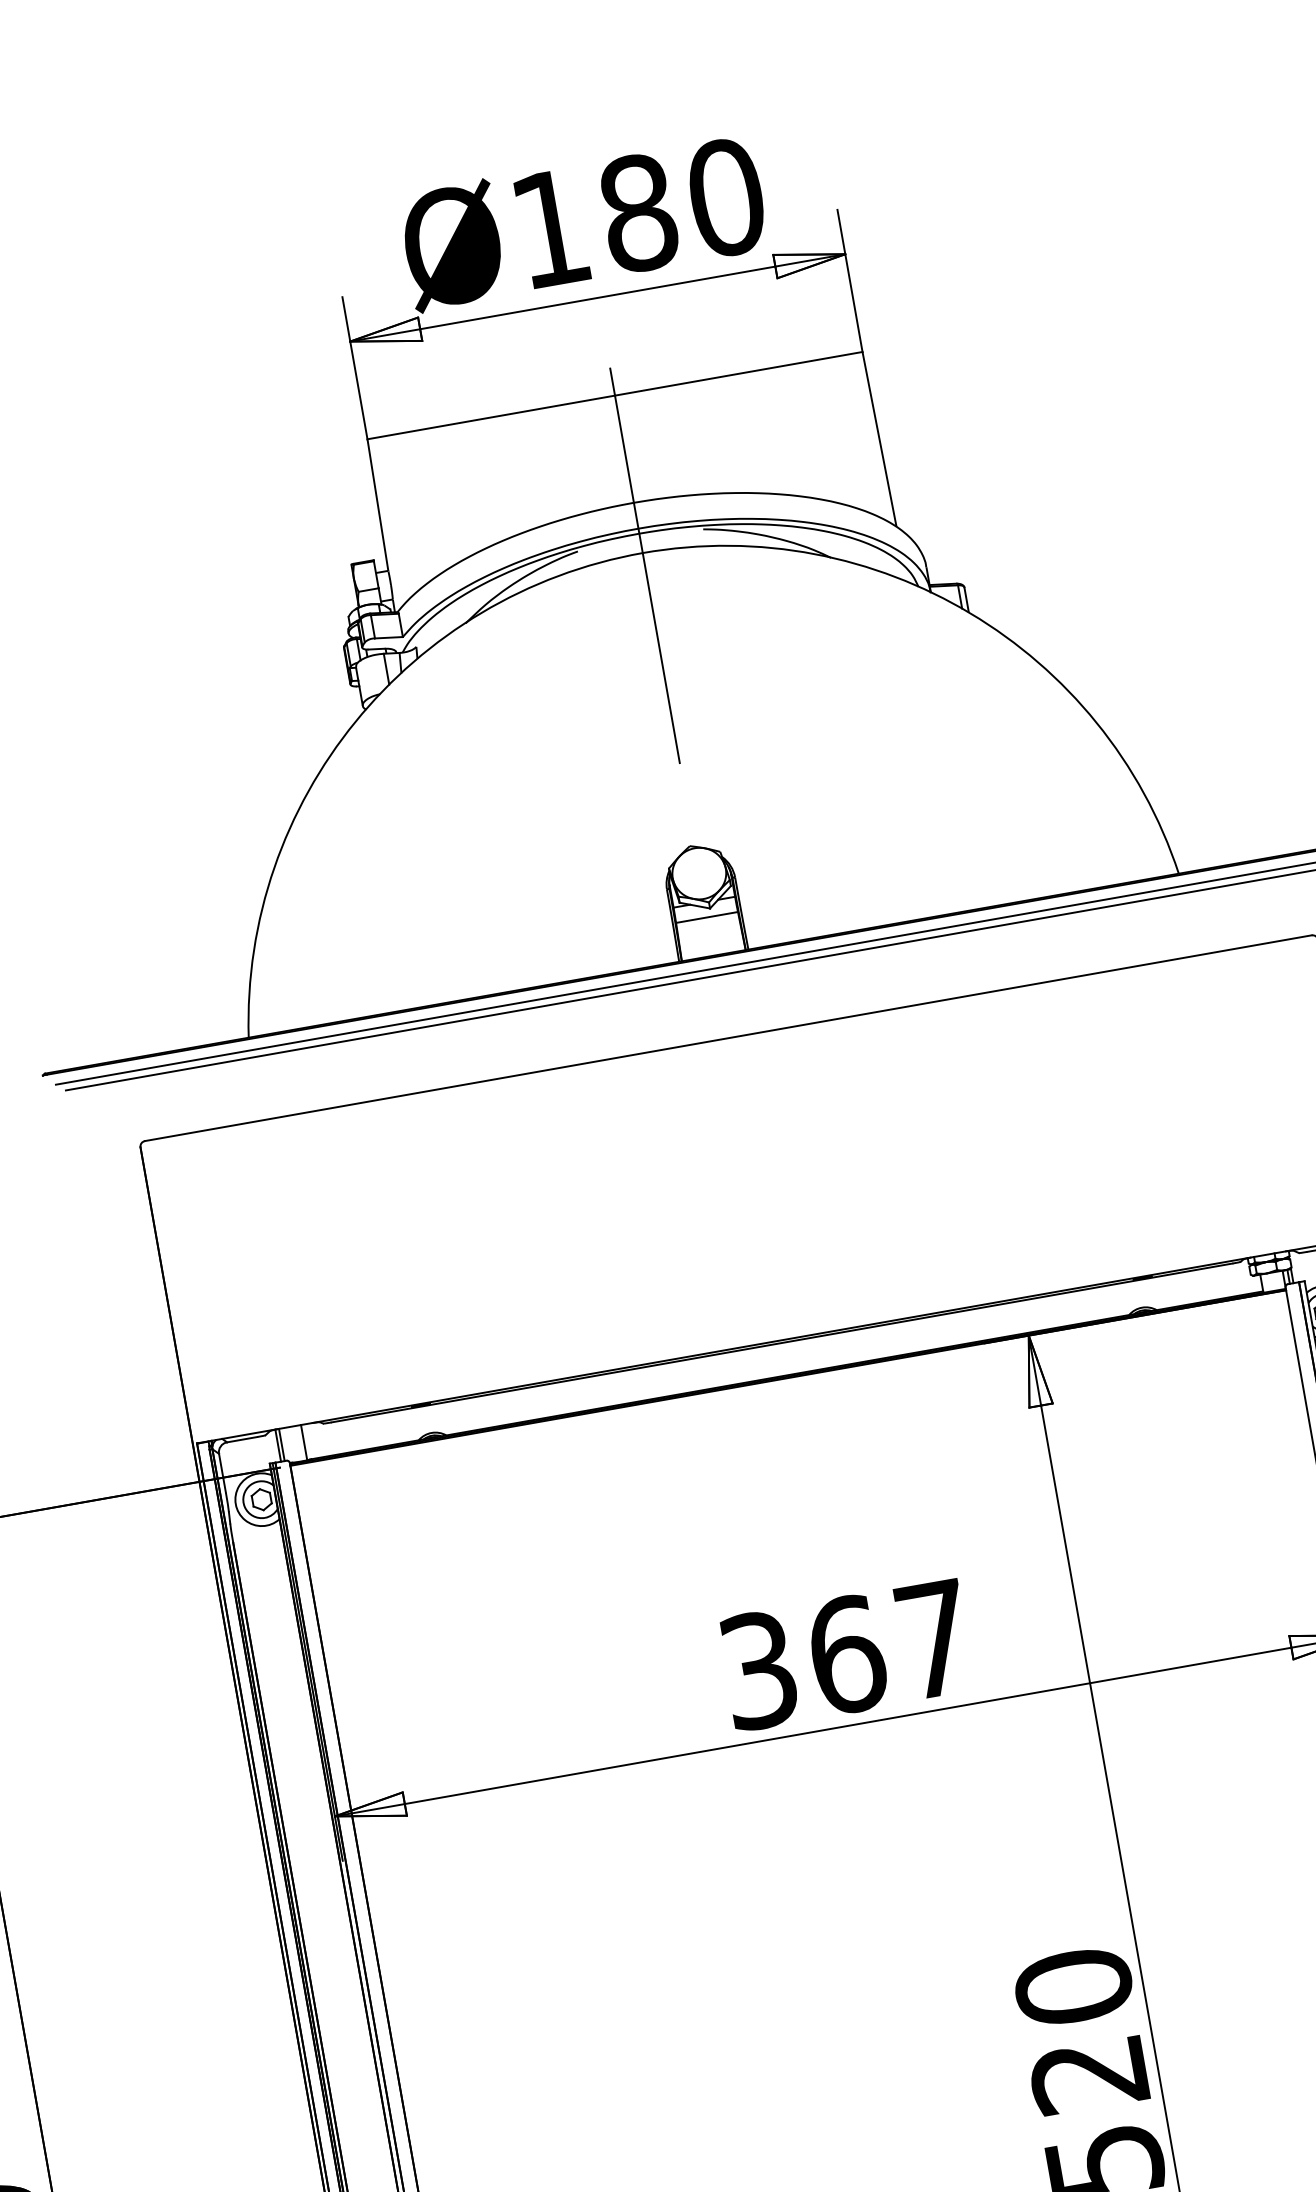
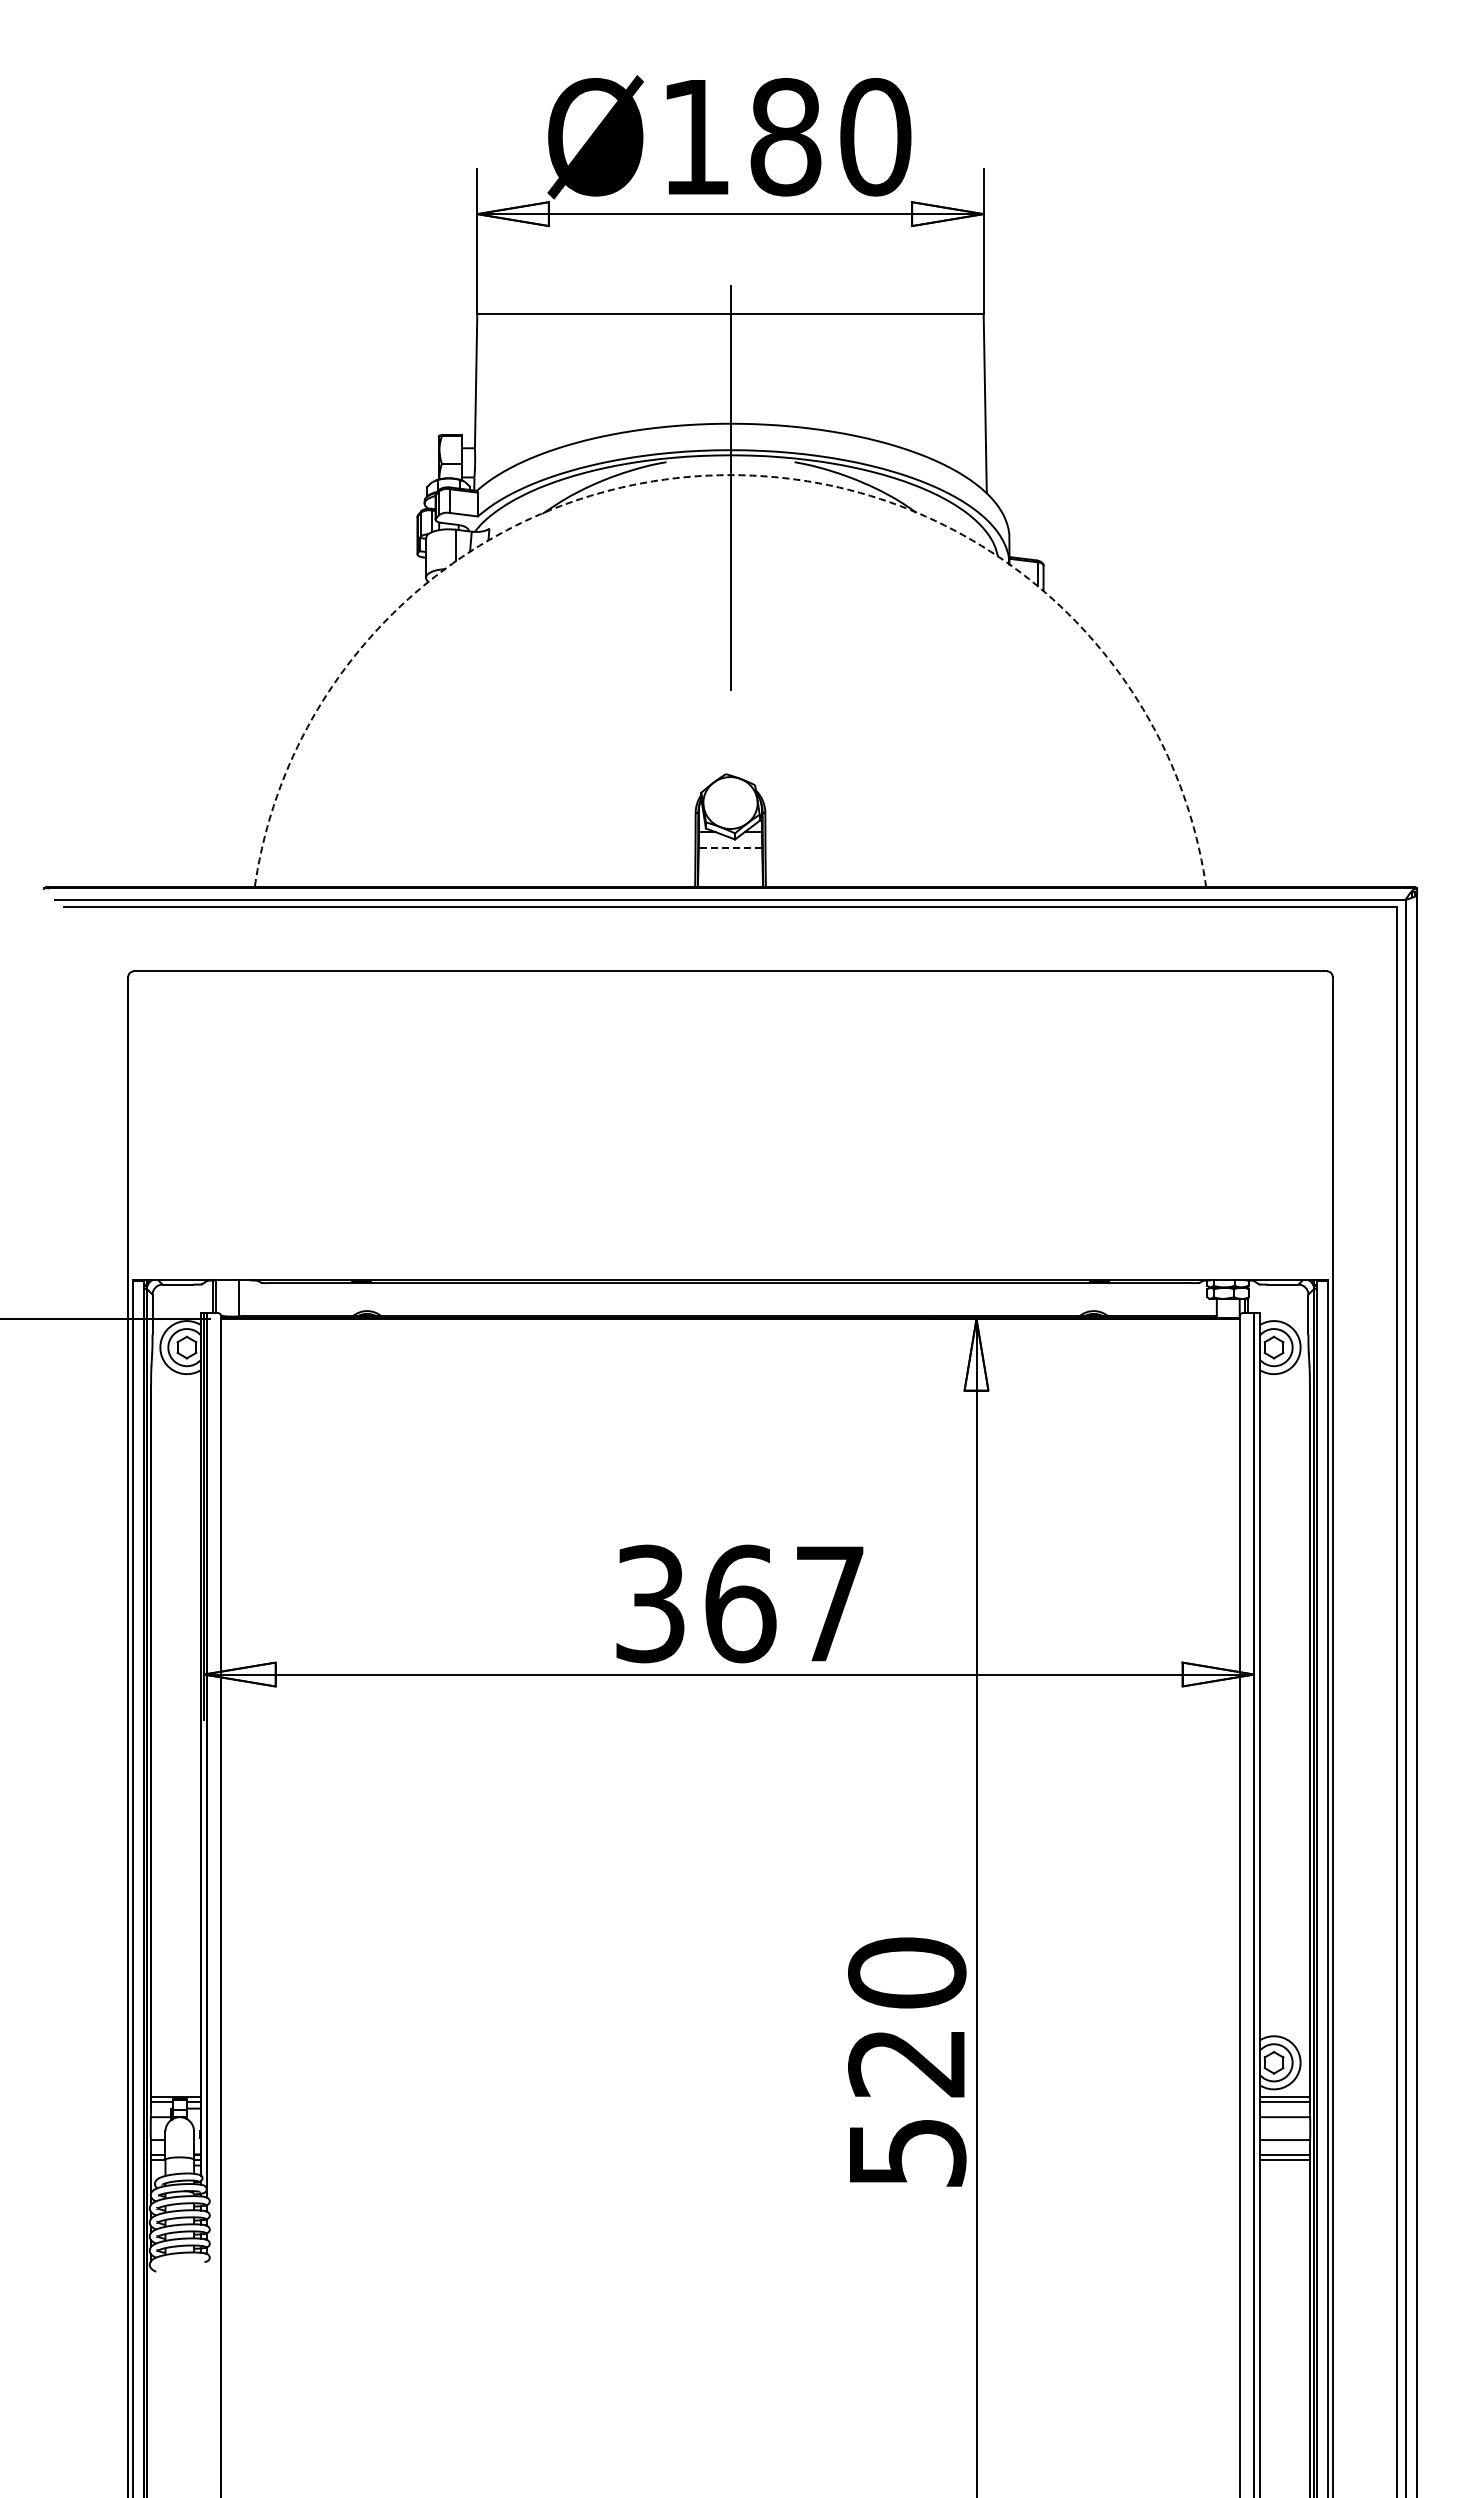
arc: (642, 553) -> (730, 475), solid -> dashed
line: (706, 917) -> (730, 847), solid -> dashed

